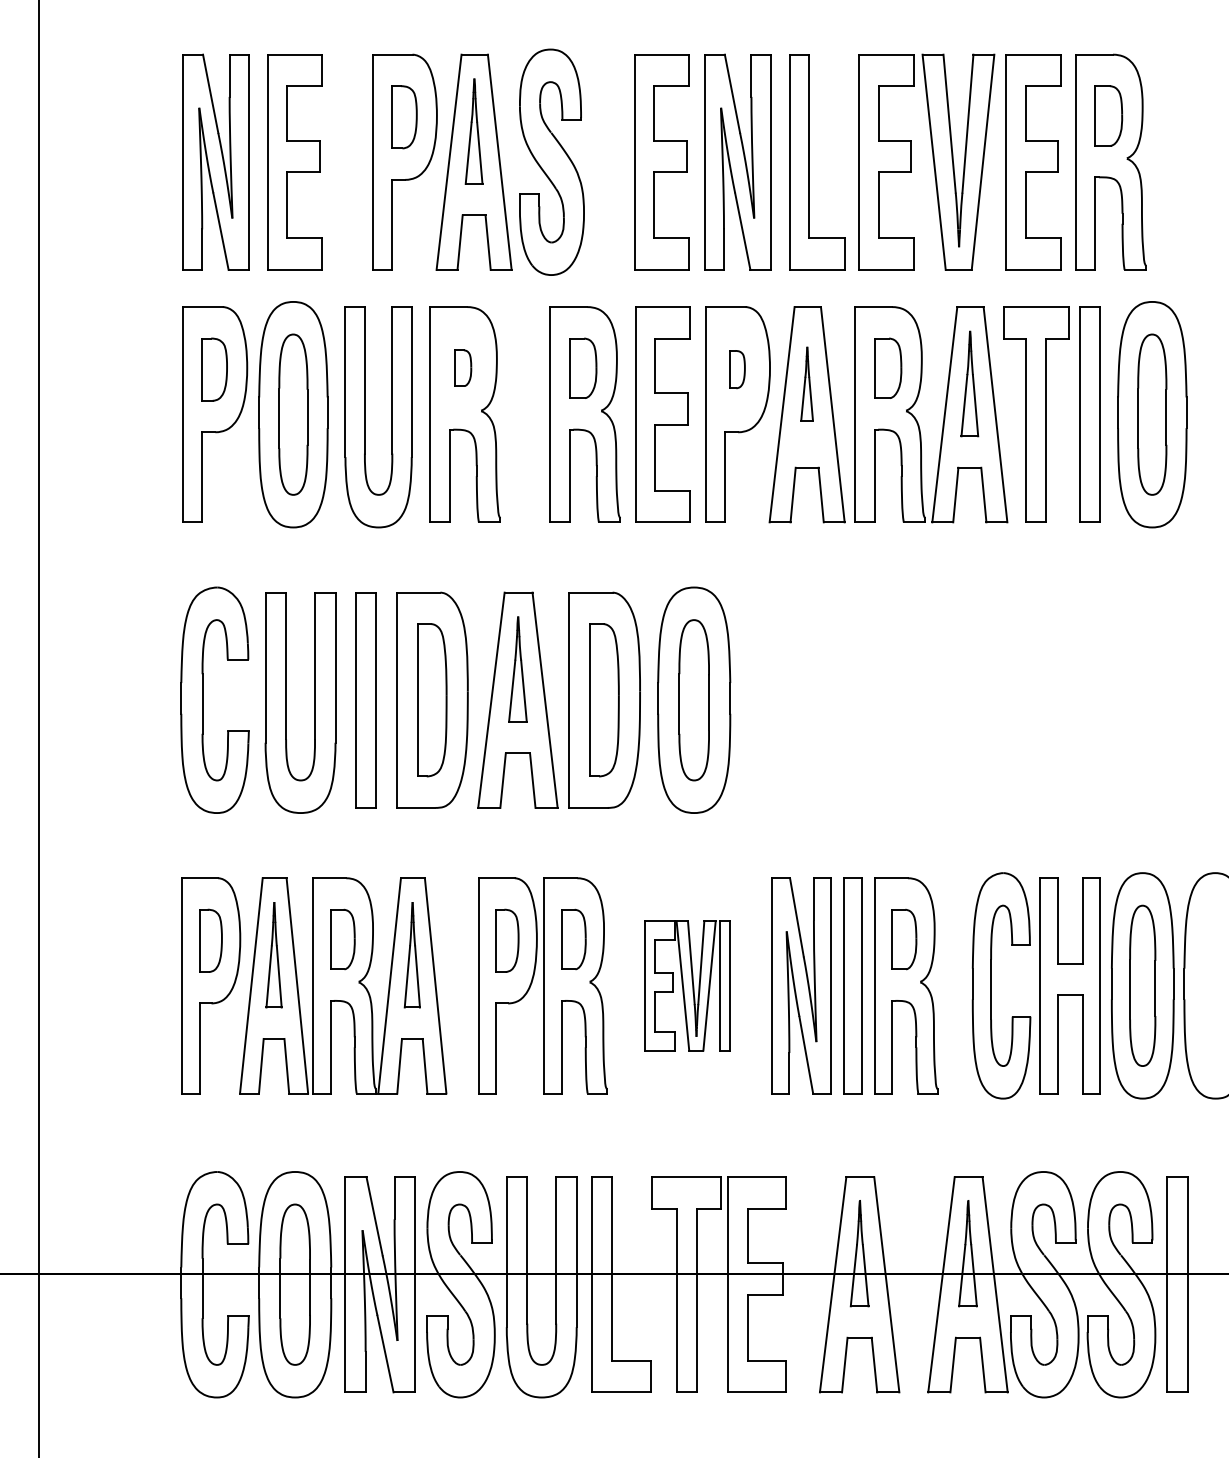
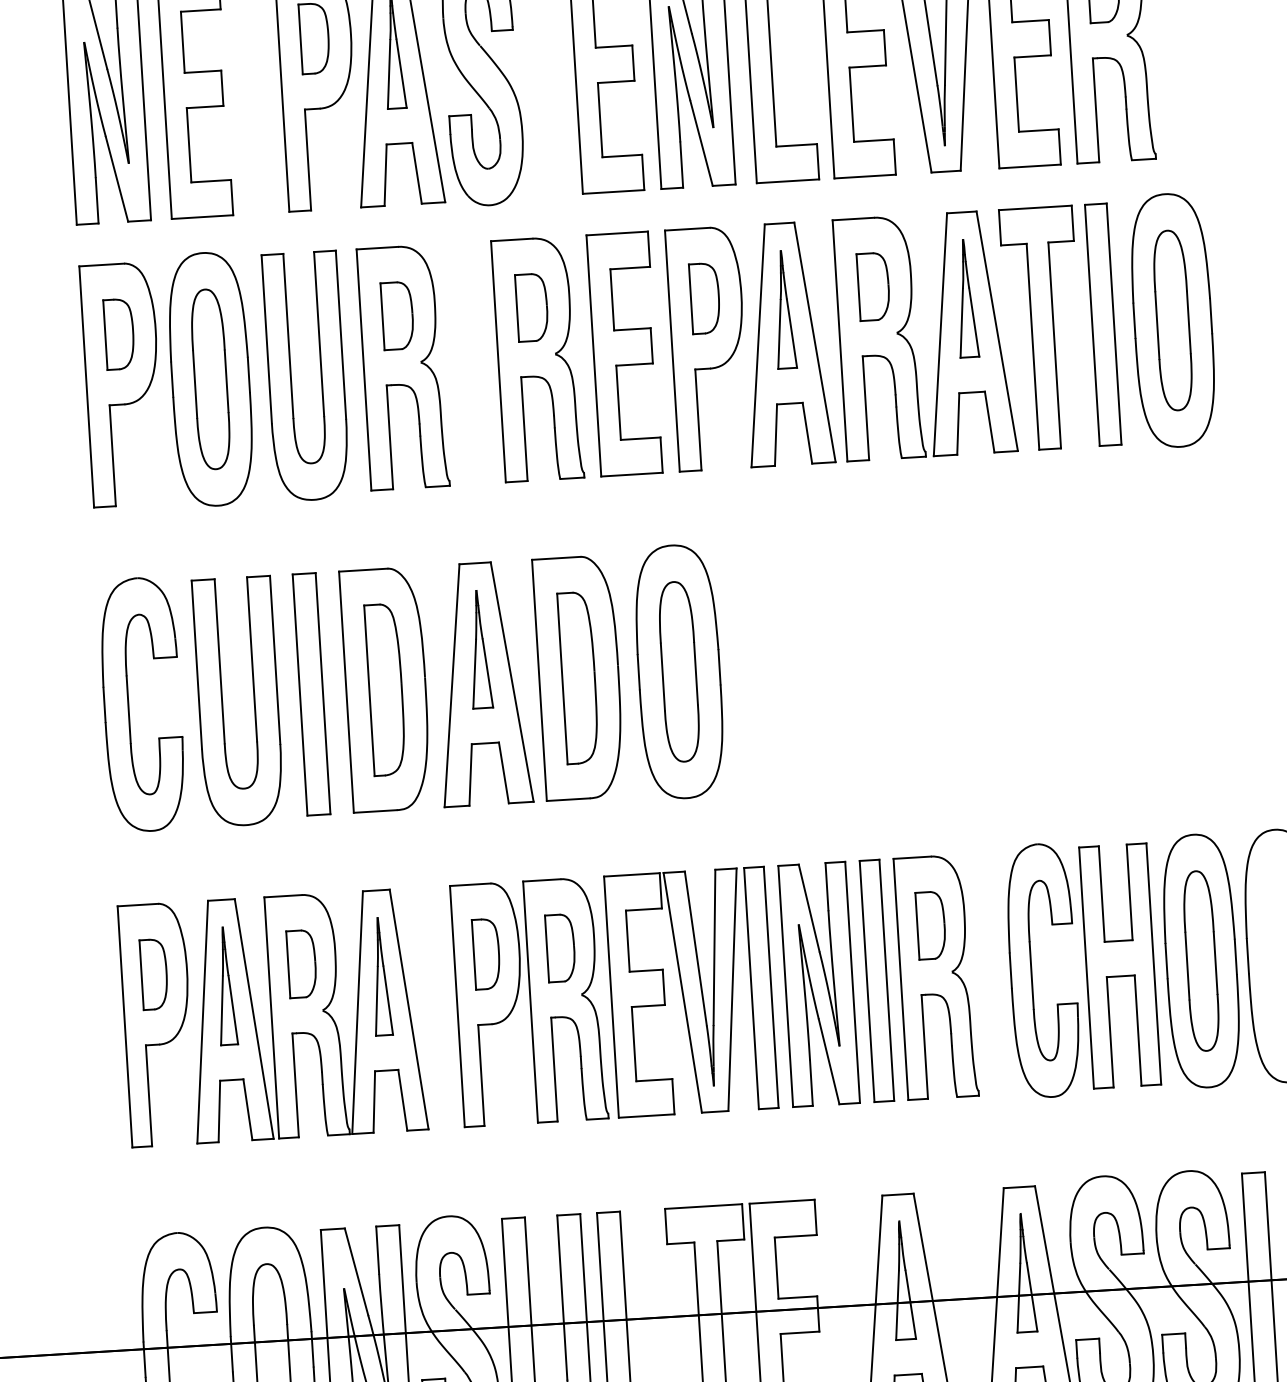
part: (463, 367) -> (397, 314), size x1.67
part: (737, 369) -> (705, 298), size x1.67
part: (806, 383) -> (783, 309), size x1.43
part: (687, 985) -> (691, 991), size x1.67

